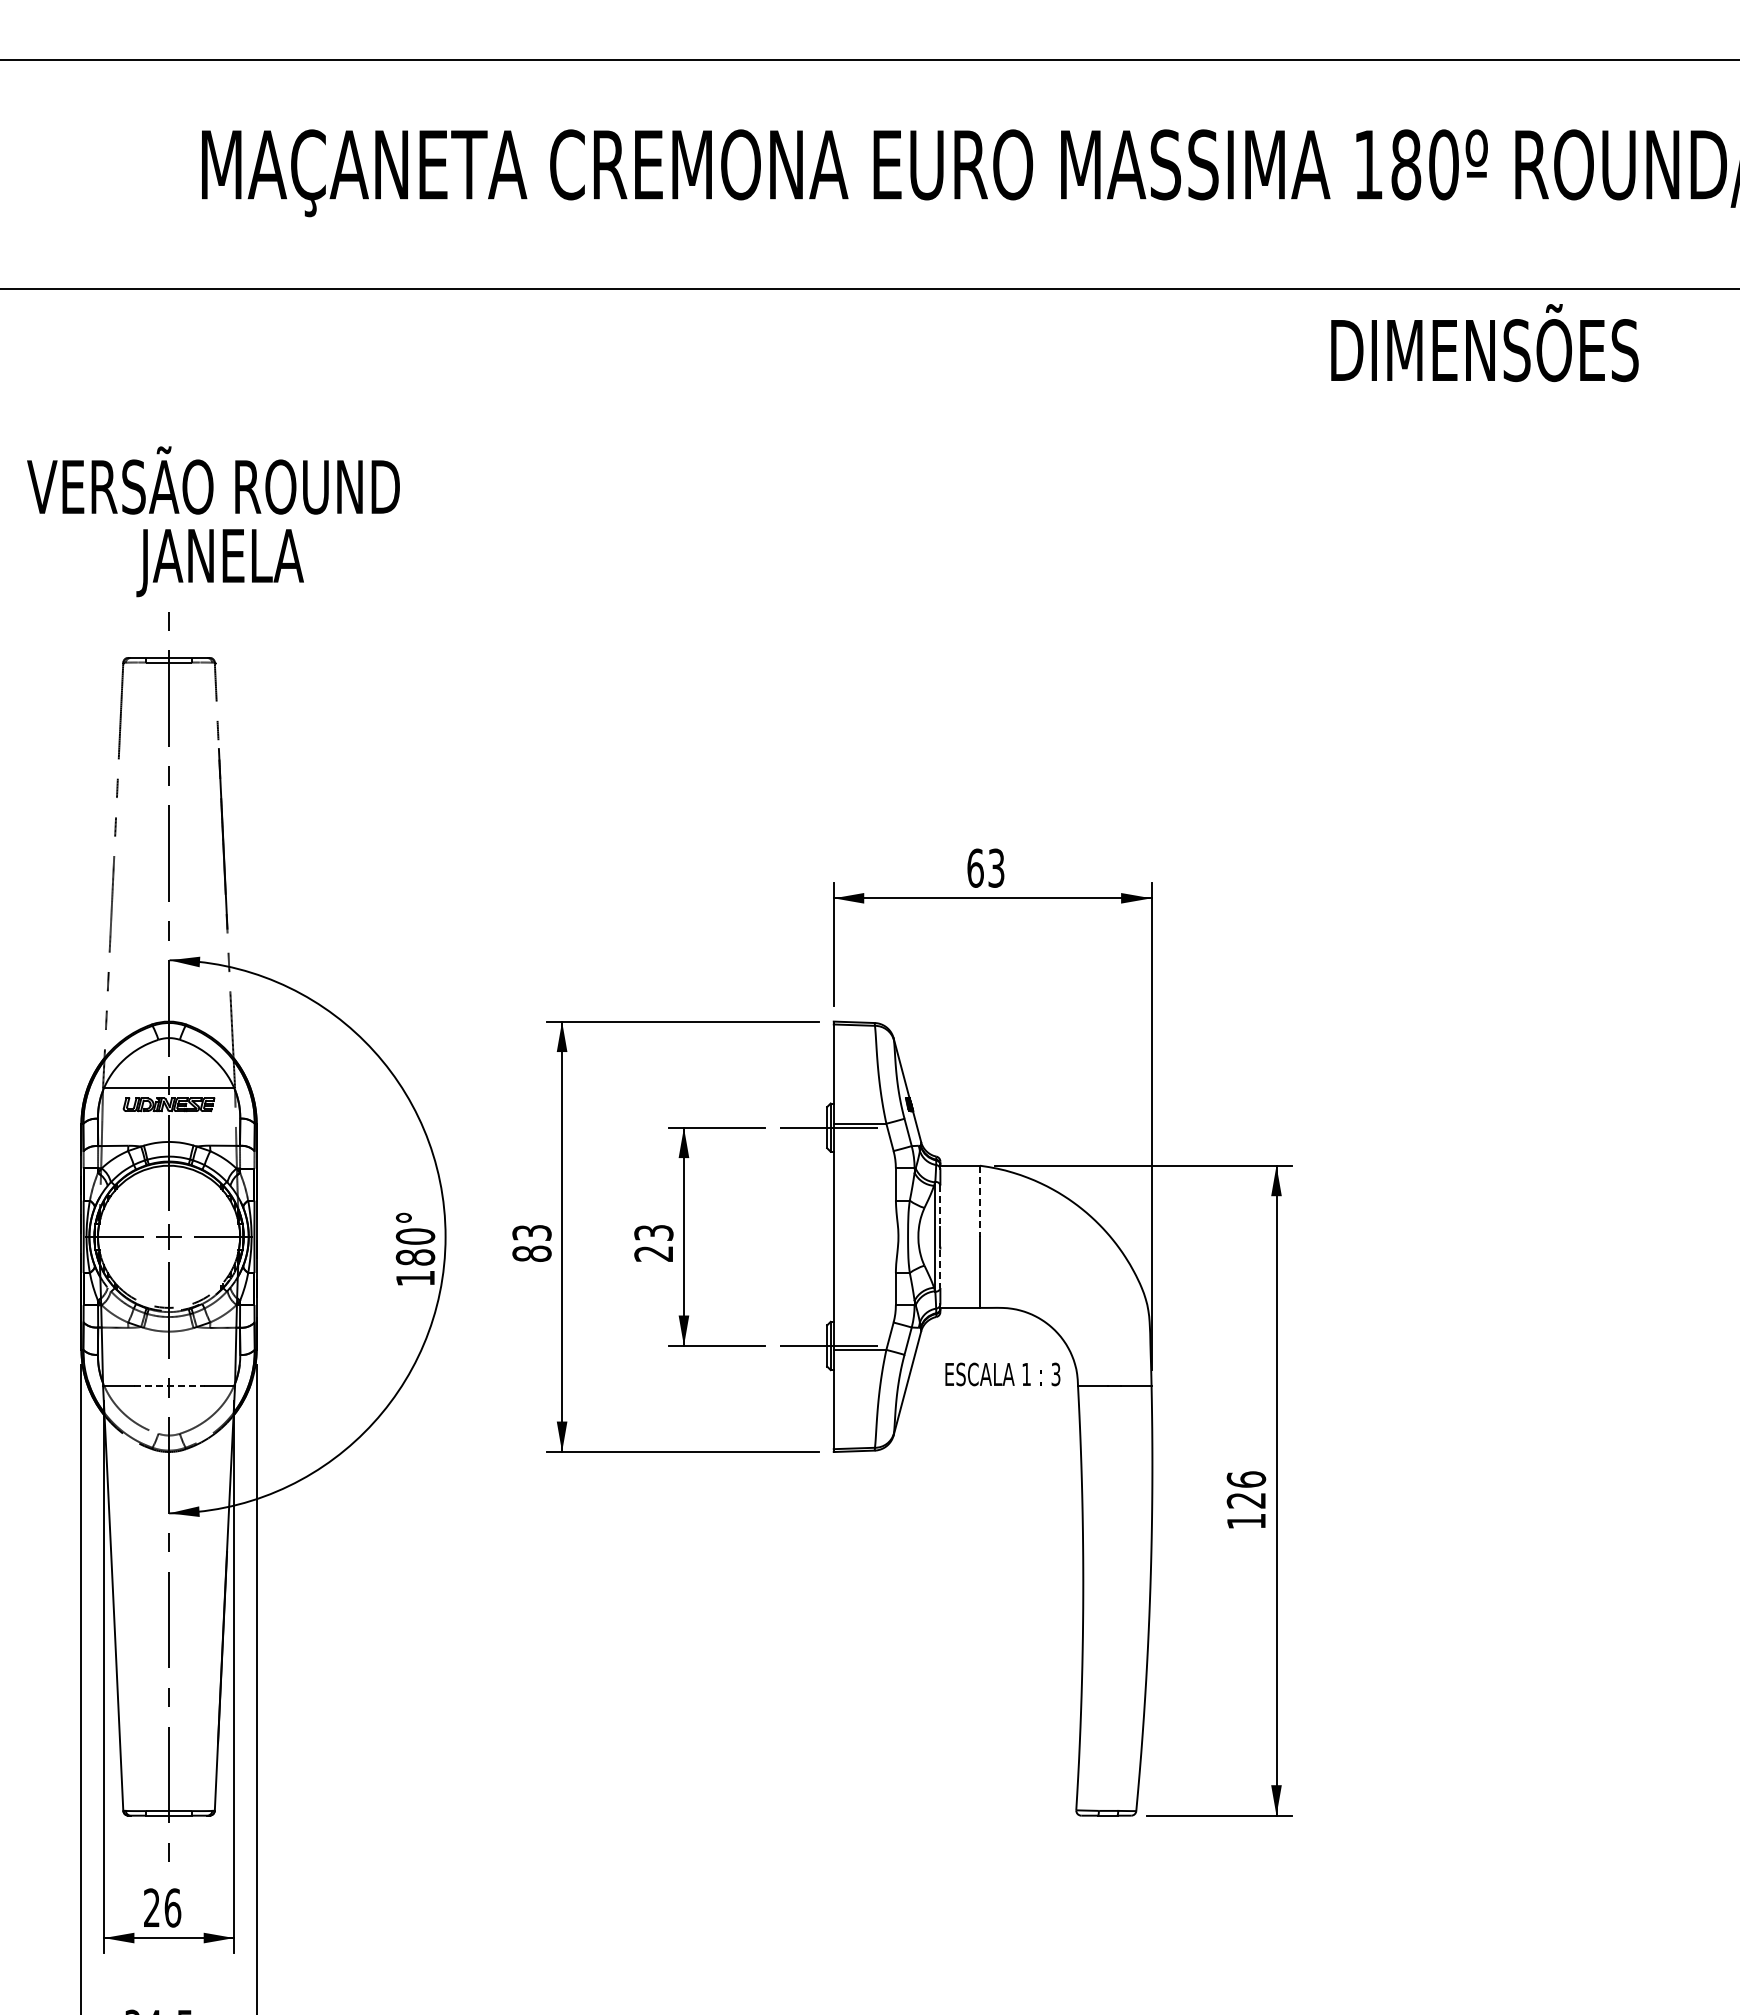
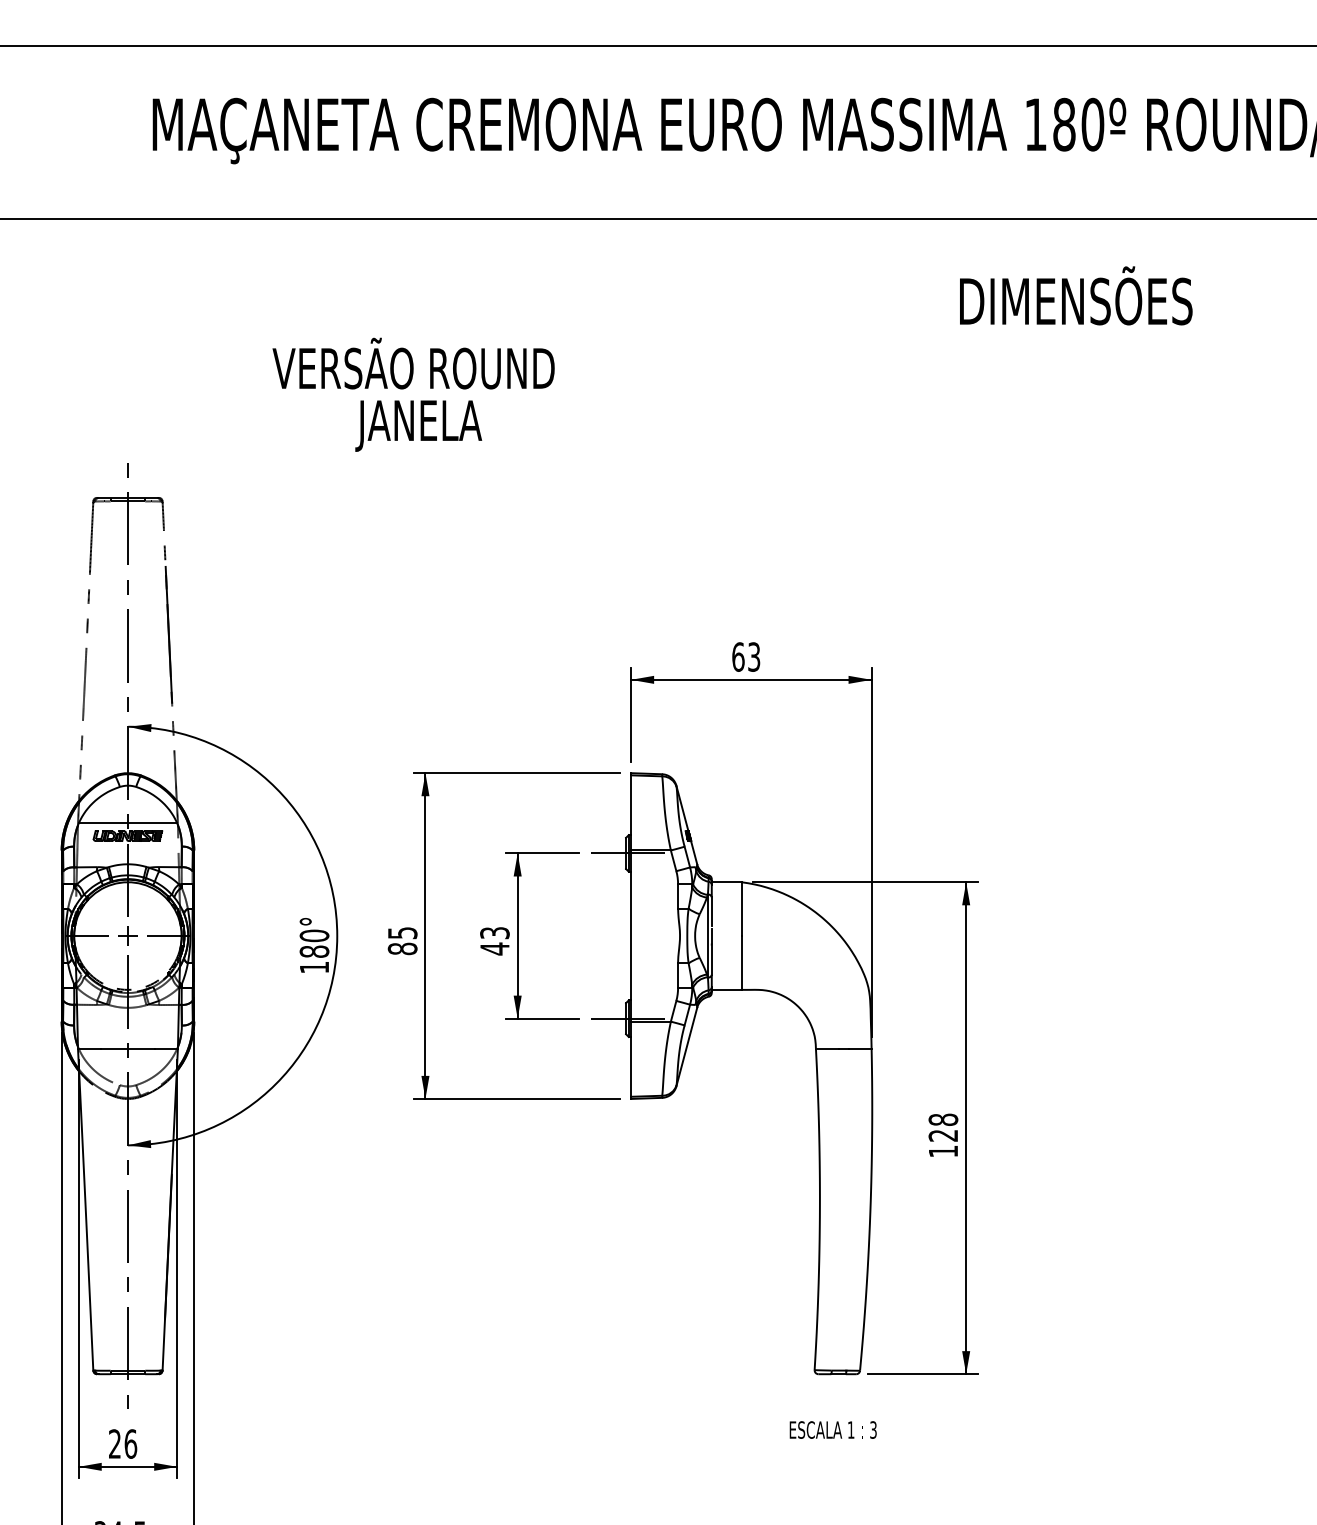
text: (1484, 343) -> (1075, 296), moved
text: (213, 521) -> (413, 394), moved
line: (980, 1201) -> (742, 909), dashed -> solid
line: (940, 1205) -> (711, 912), dashed -> solid
text: (531, 1232) -> (402, 932), 83 -> 85
text: (653, 1253) -> (494, 948), 23 -> 43
line: (940, 1269) -> (711, 960), dashed -> solid
text: (1002, 1374) -> (832, 1430), moved
line: (169, 1385) -> (128, 1048), dashed -> solid
text: (1245, 1479) -> (942, 1119), 126 -> 128

